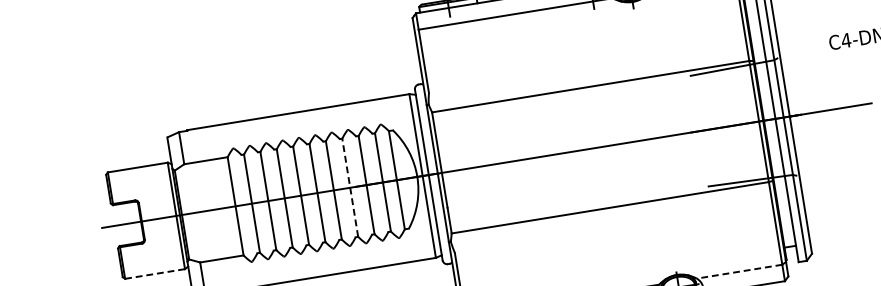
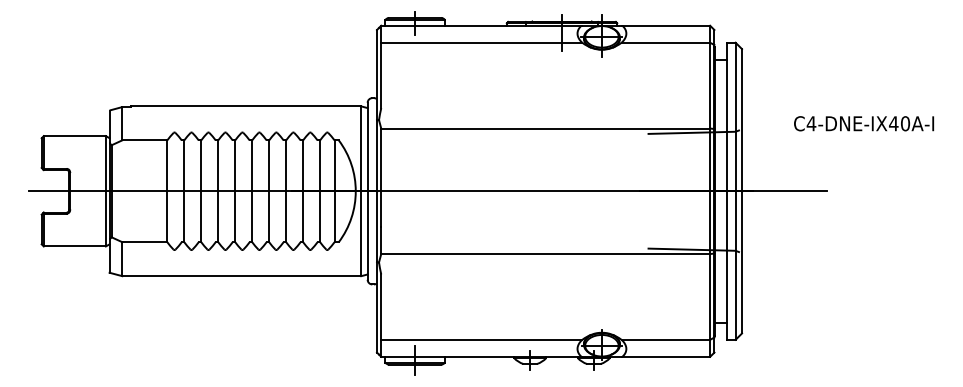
line: (350, 187) -> (286, 191), dashed -> solid
line: (739, 271) -> (665, 339), dashed -> solid
line: (155, 273) -> (75, 246), dashed -> solid

